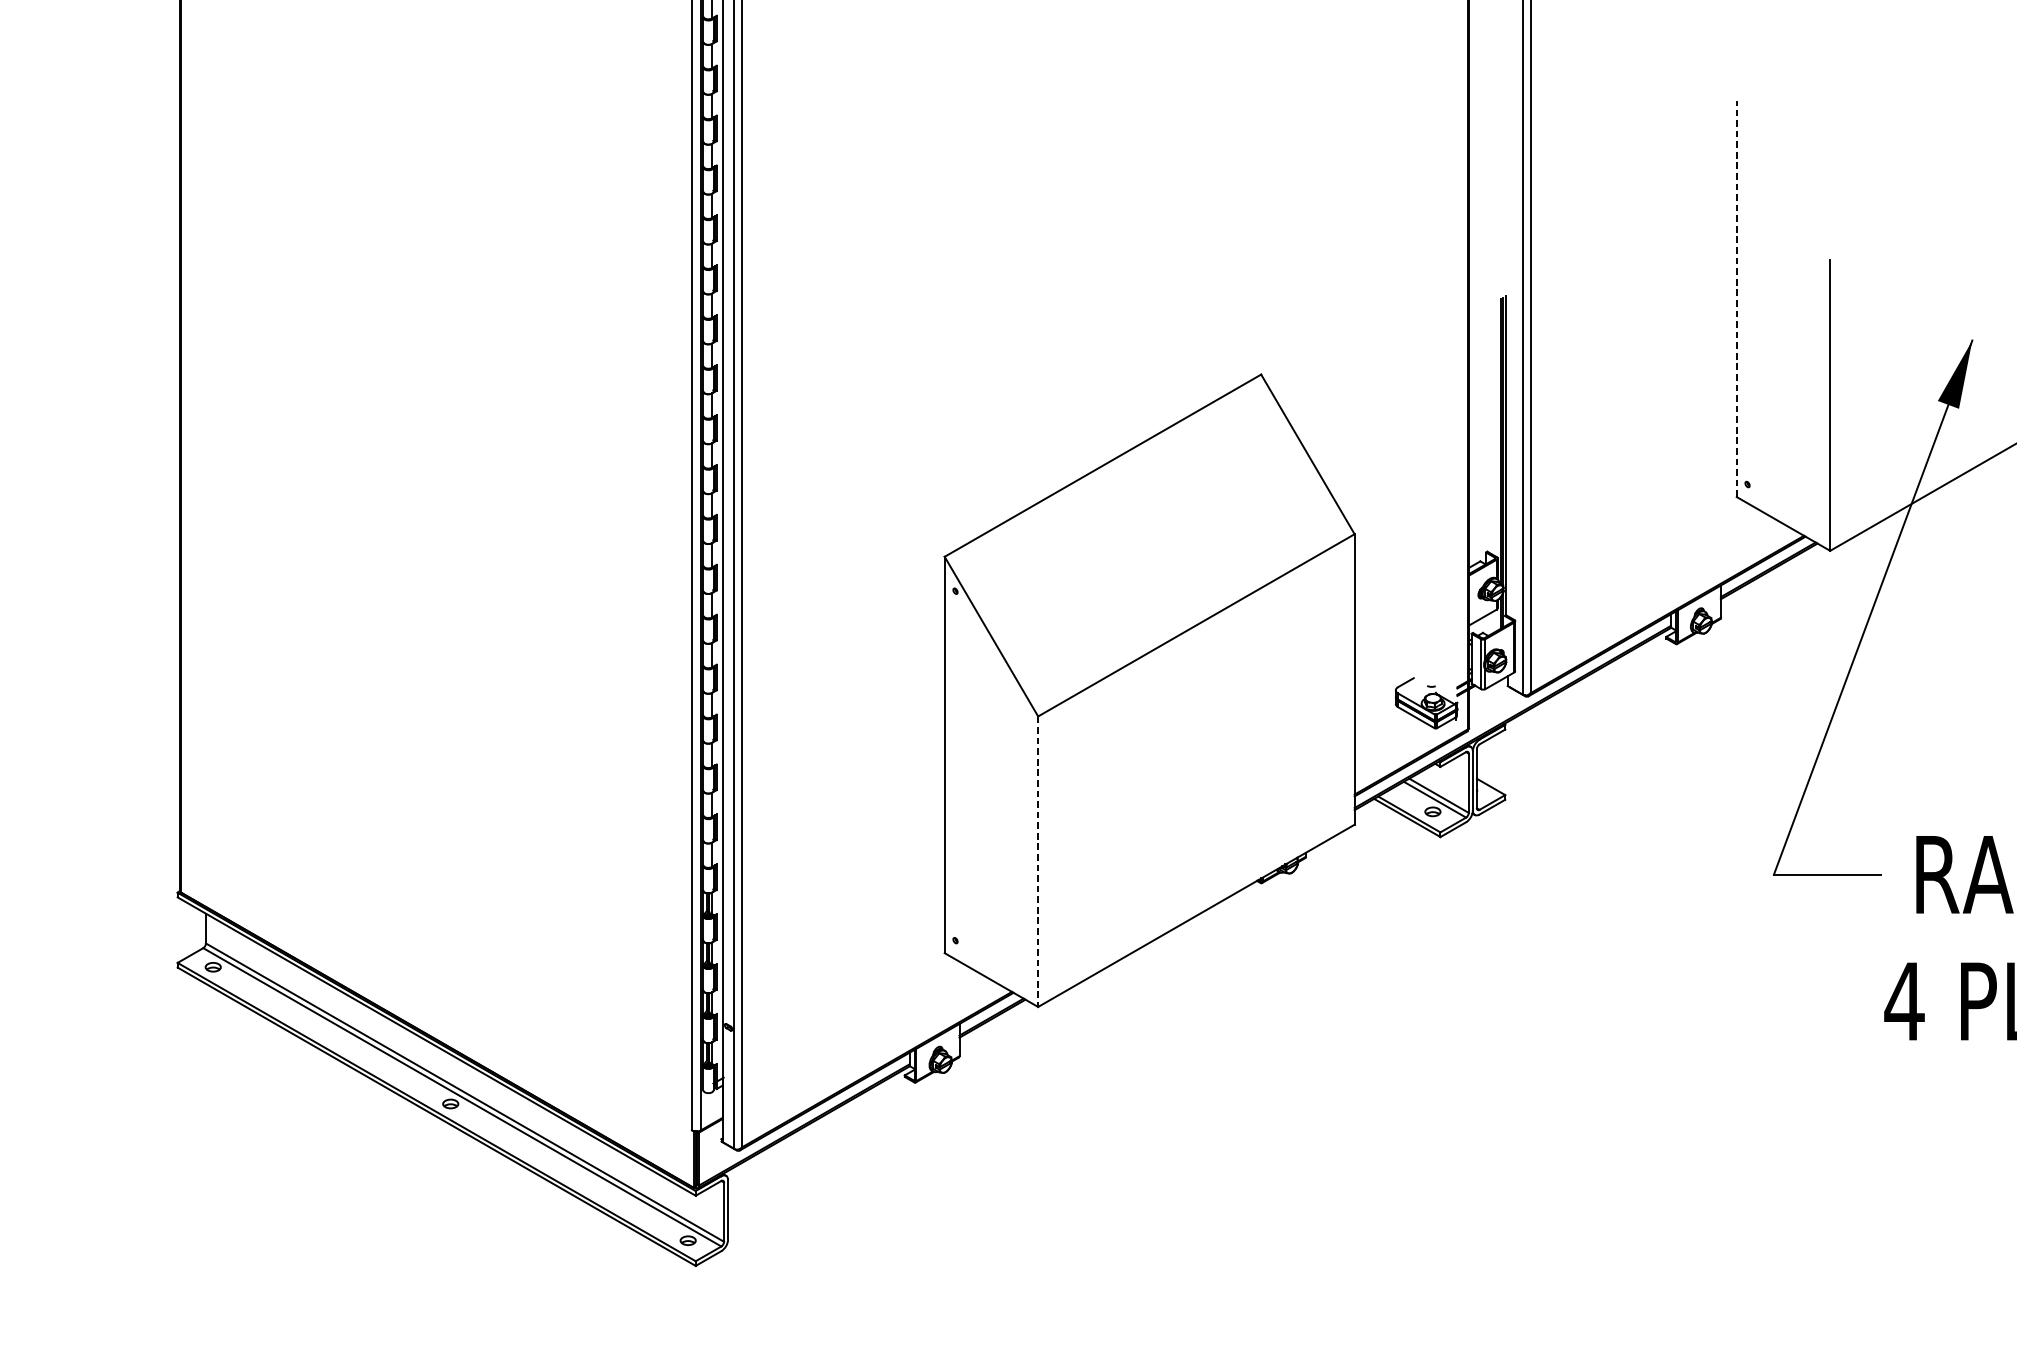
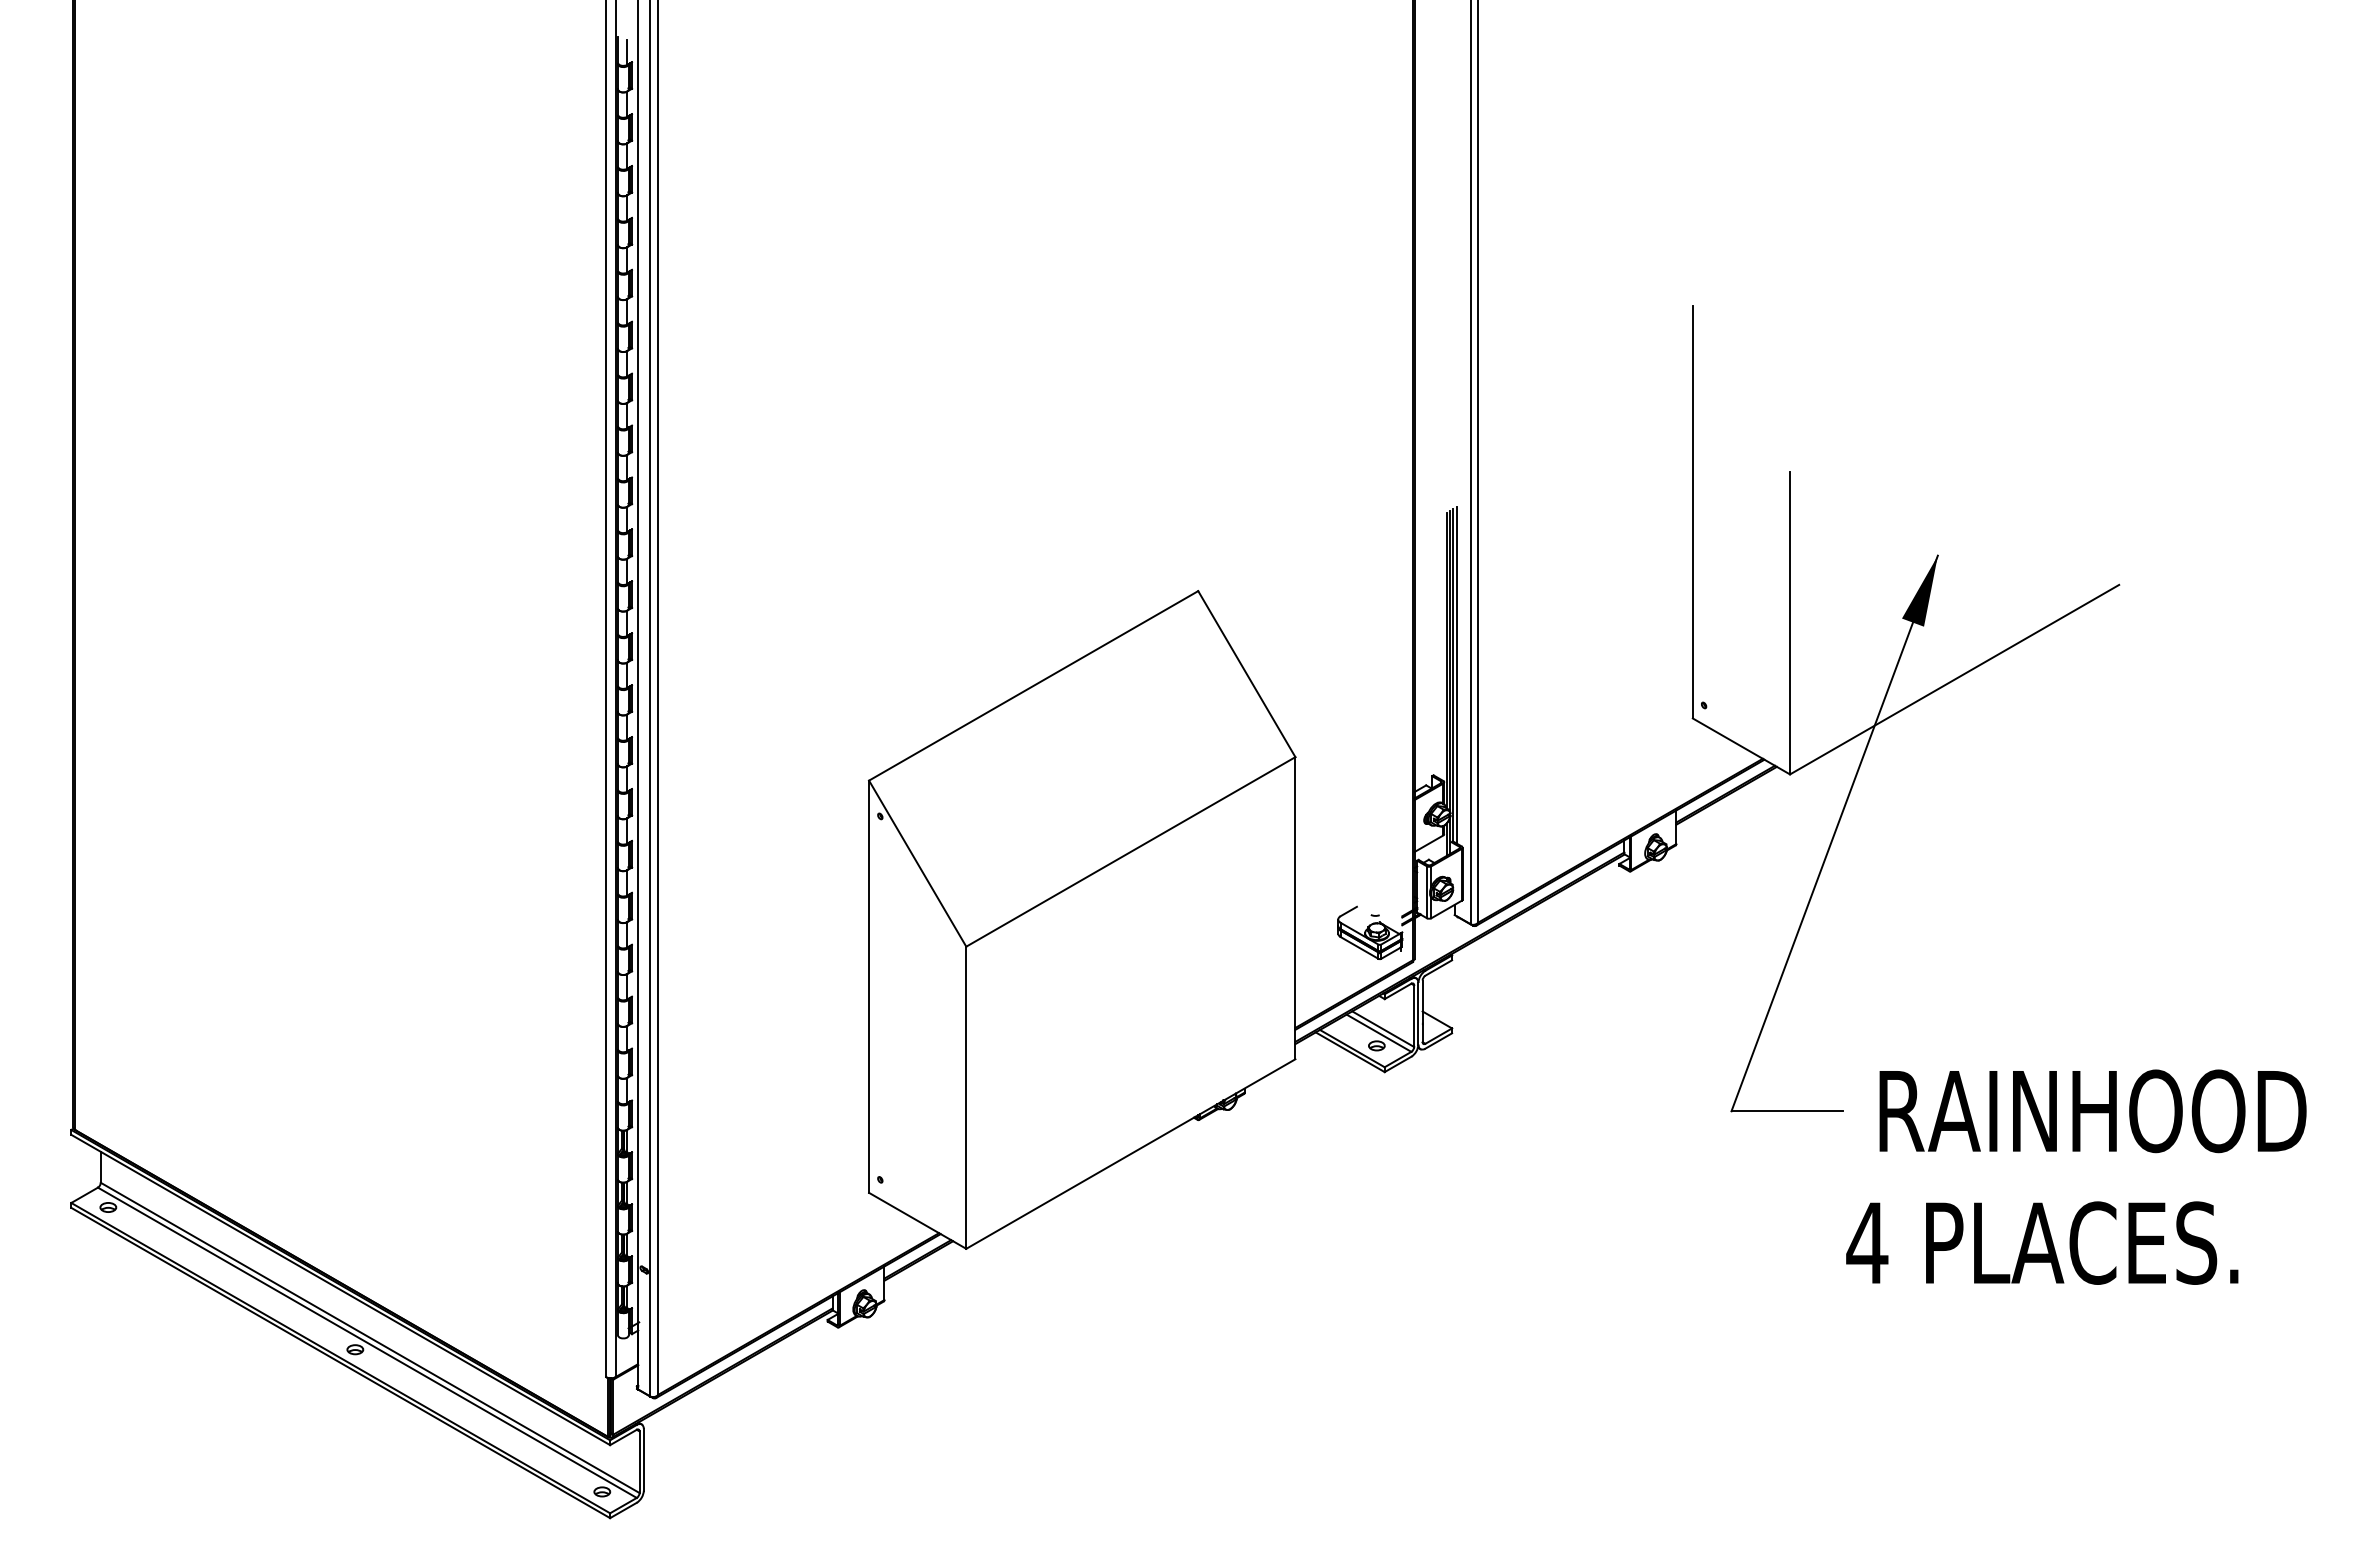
line: (1736, 298) -> (1692, 511), dashed -> solid
line: (1510, 454) -> (1457, 674), added
line: (1038, 862) -> (966, 1098), dashed -> solid

